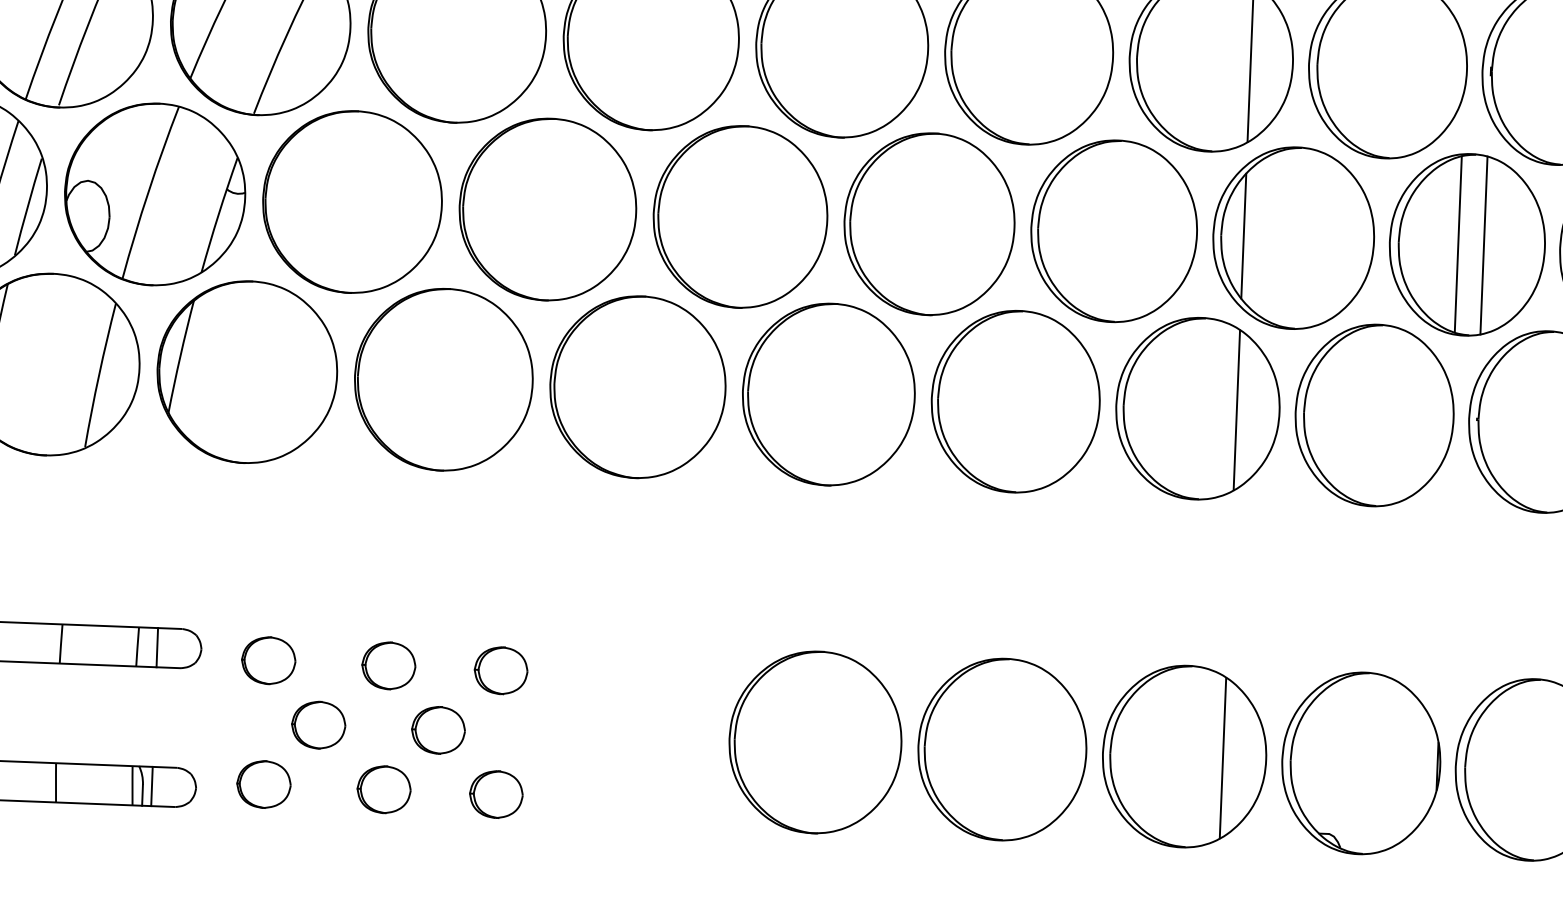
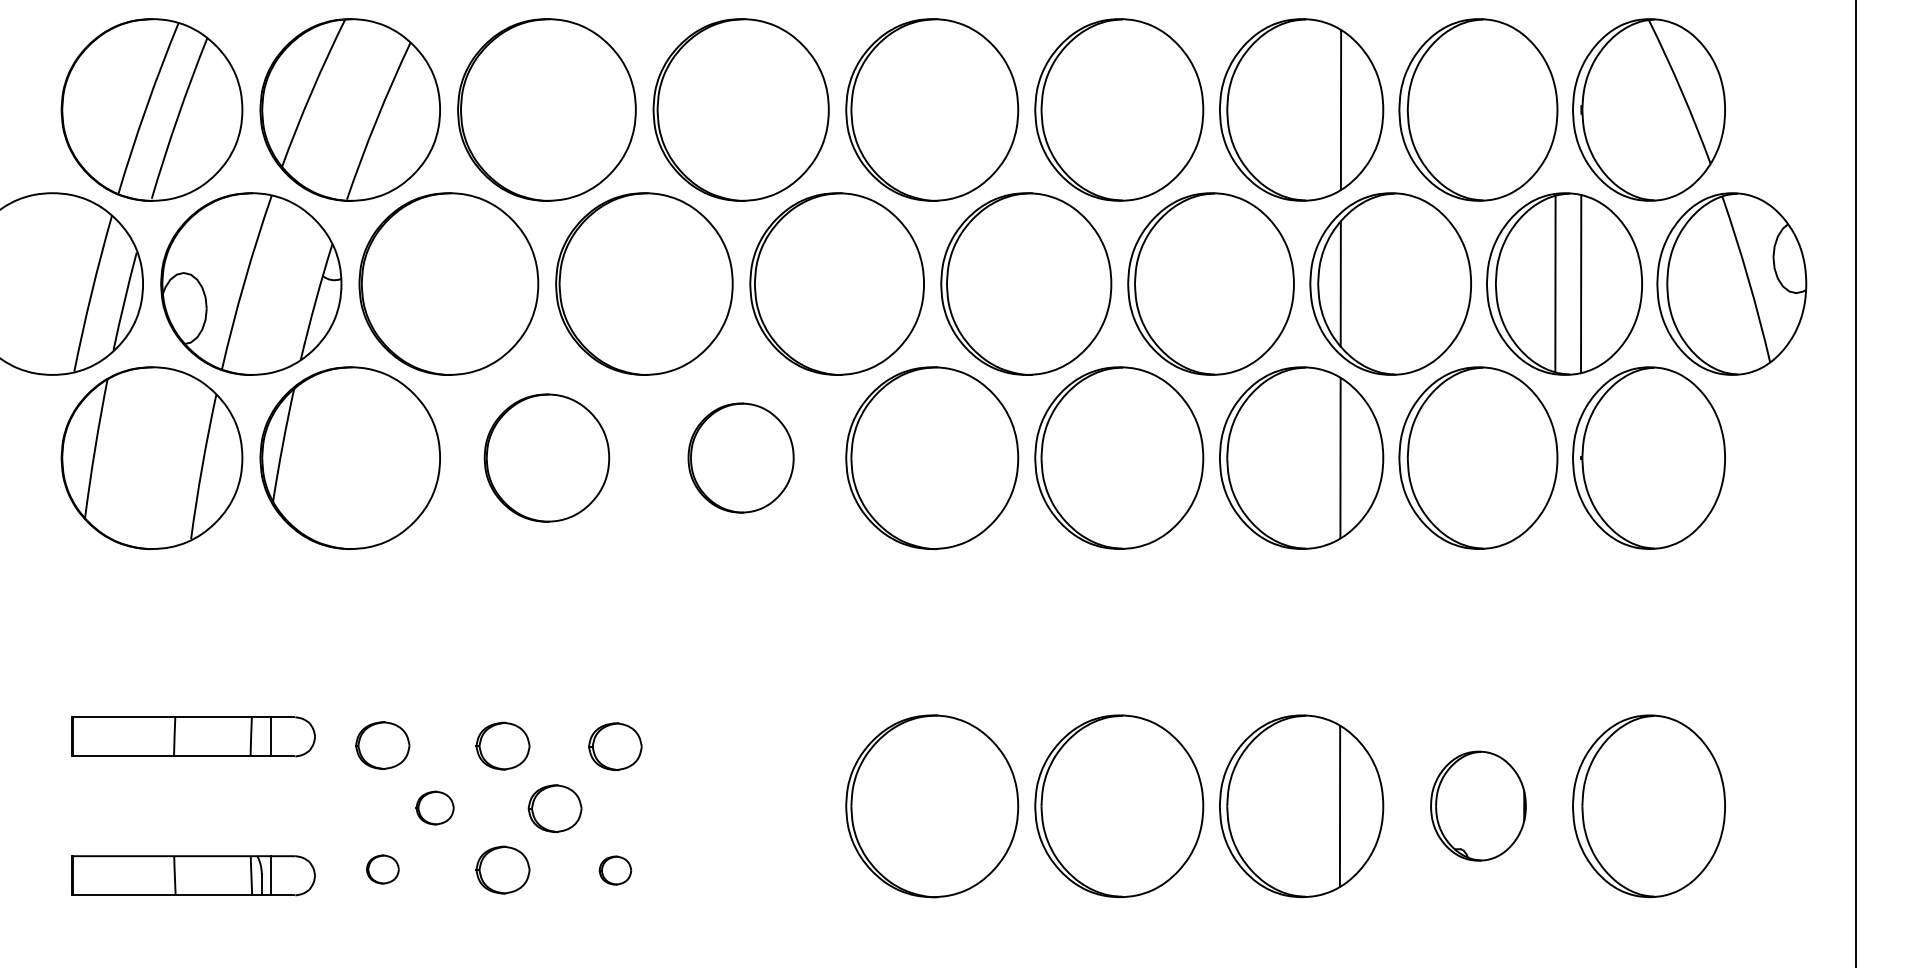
part: (443, 379) -> (546, 457), size x0.7
part: (637, 386) -> (740, 457), size x0.6
part: (318, 724) -> (434, 807), size x0.7
part: (1361, 762) -> (1478, 805), size x0.6
part: (263, 784) -> (382, 869), size x0.6
part: (496, 794) -> (615, 870), size x0.6

